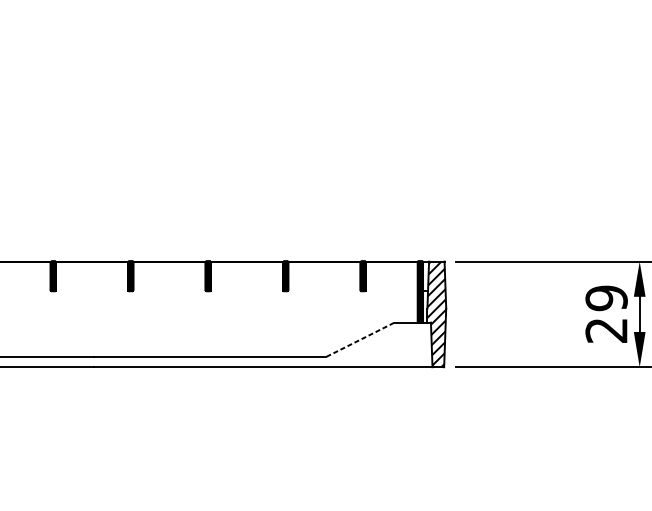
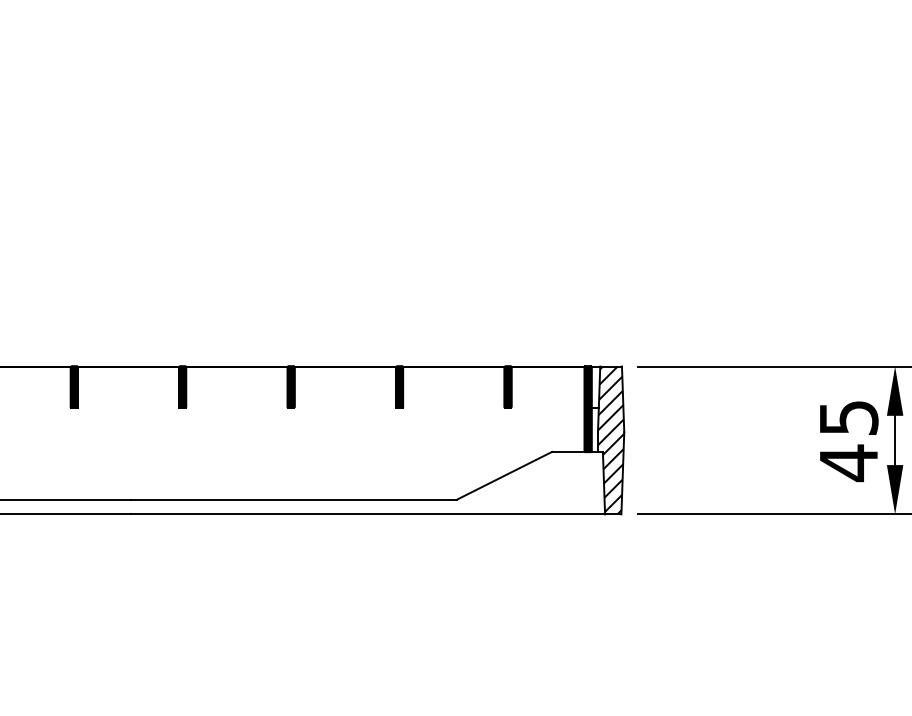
text: (606, 315) -> (848, 441), 29 -> 45
line: (360, 339) -> (504, 475), dashed -> solid

